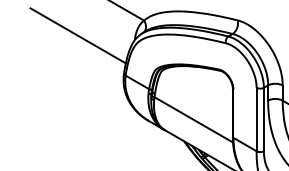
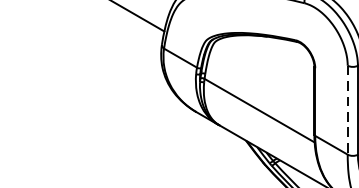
line: (256, 119) -> (347, 110), solid -> dashed

